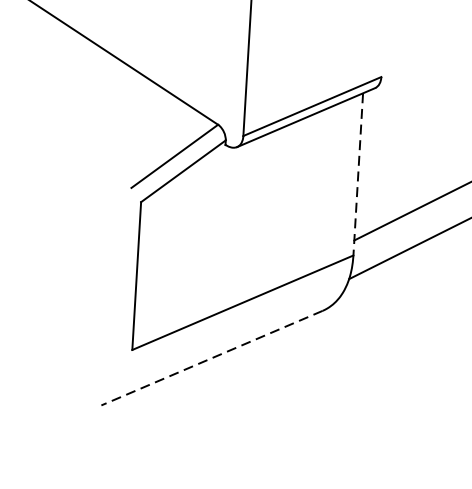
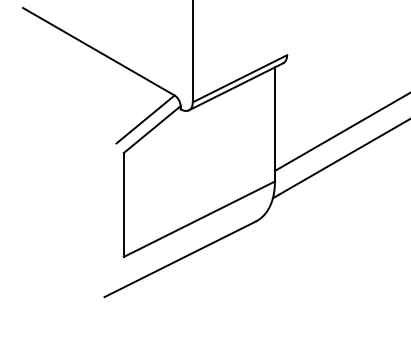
line: (357, 174) -> (274, 124), dashed -> solid
line: (211, 358) -> (179, 259), dashed -> solid

